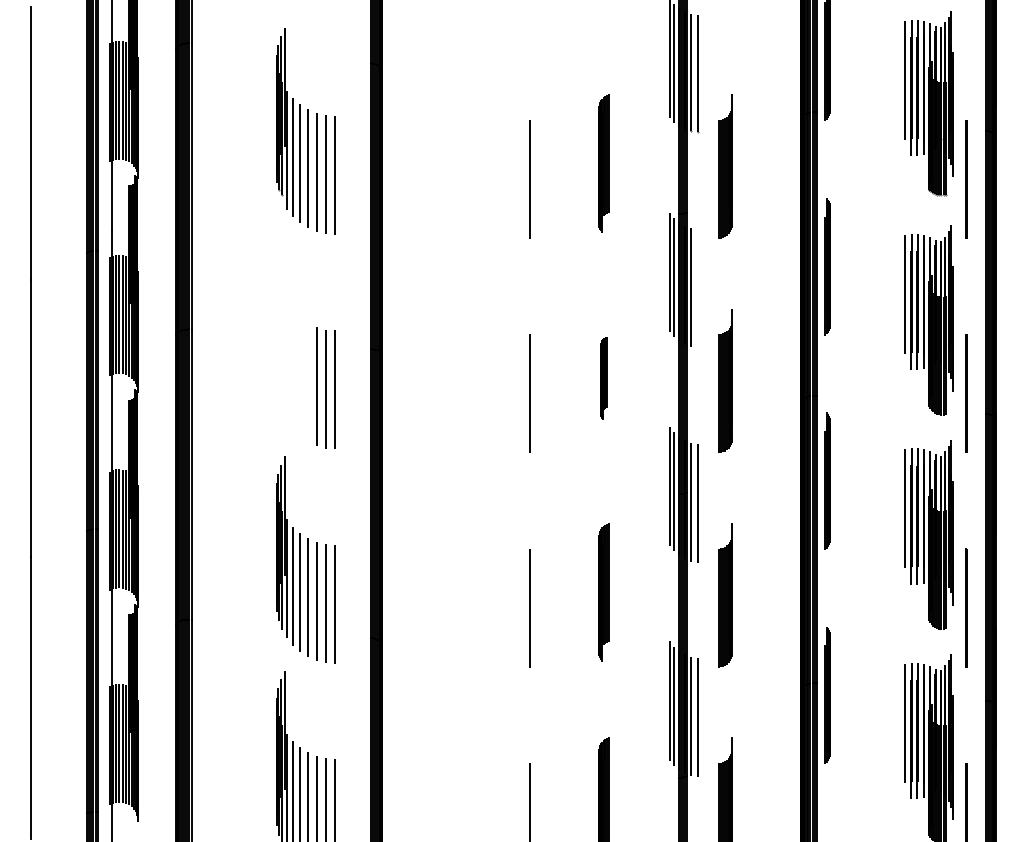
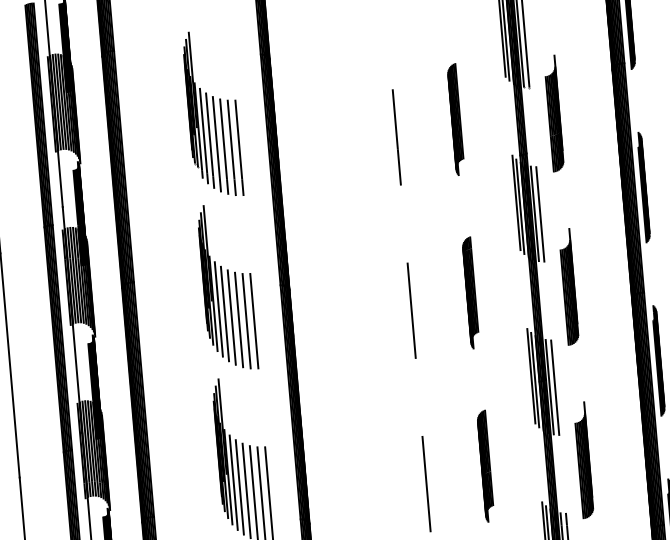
line: (697, 288) -> (540, 214), added
part: (292, 342) -> (216, 285), added
part: (603, 378) -> (470, 293), size x1.67

